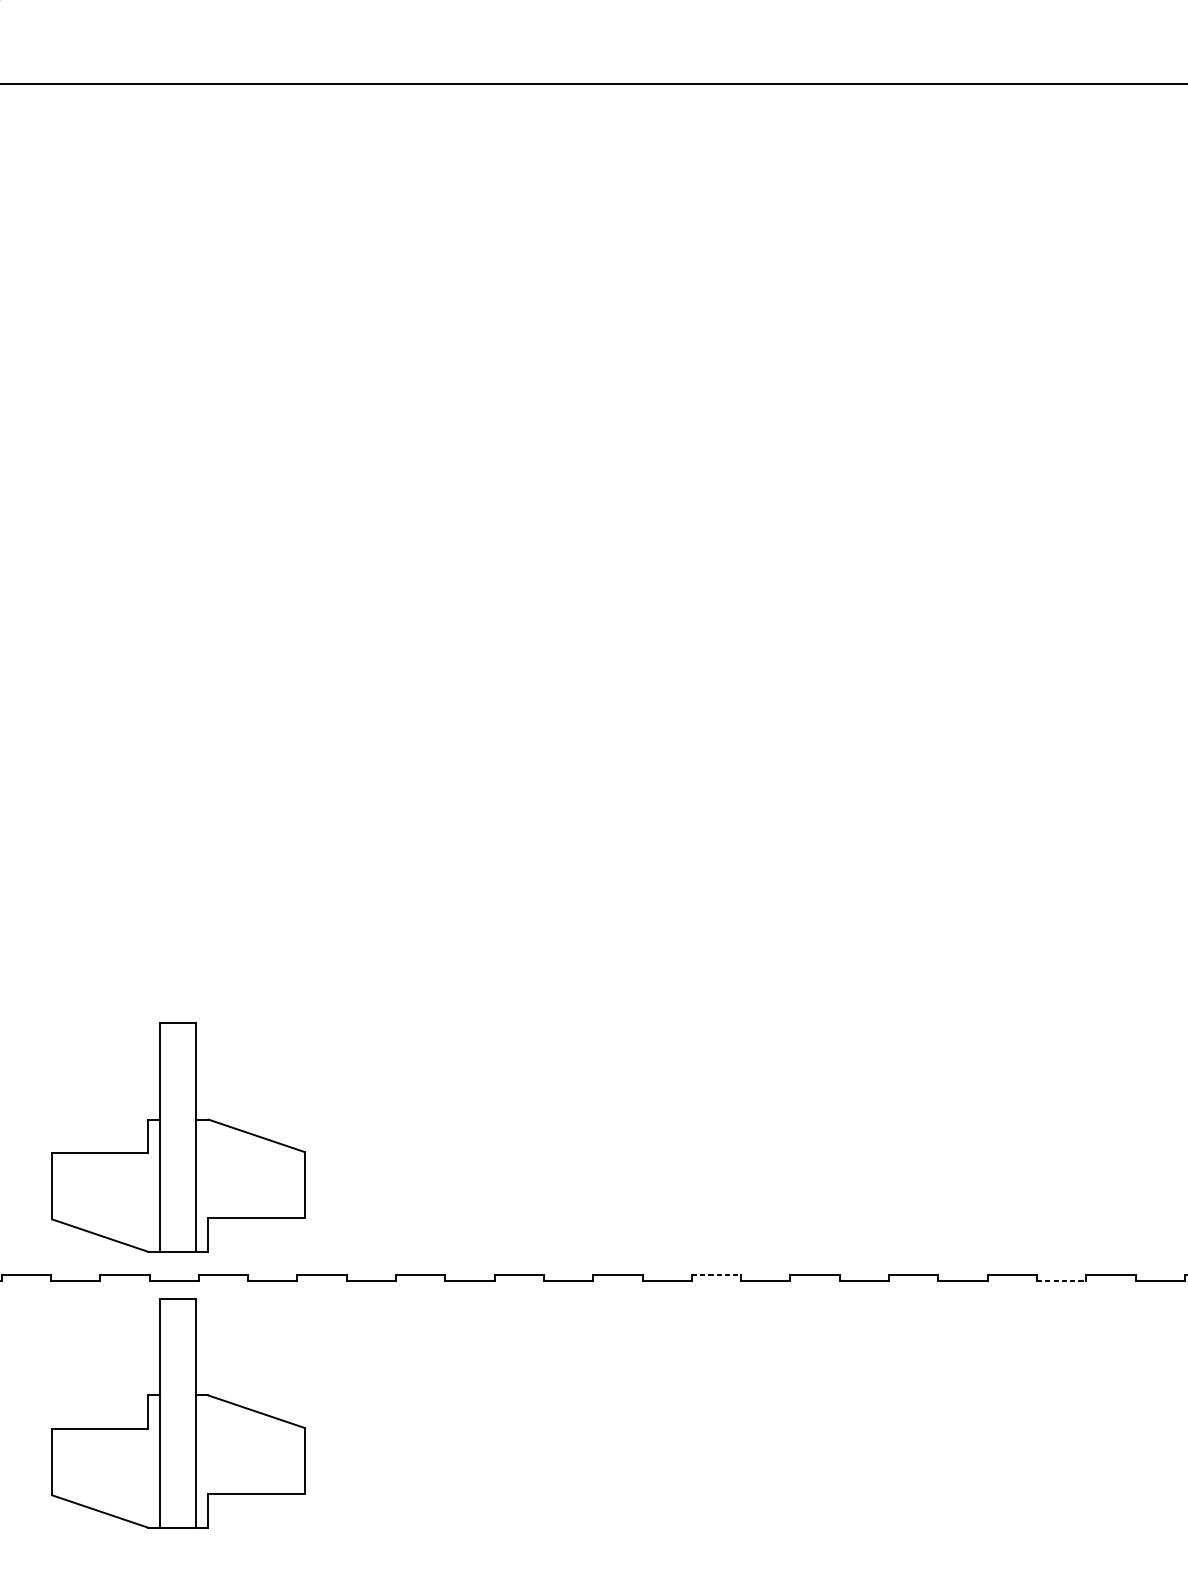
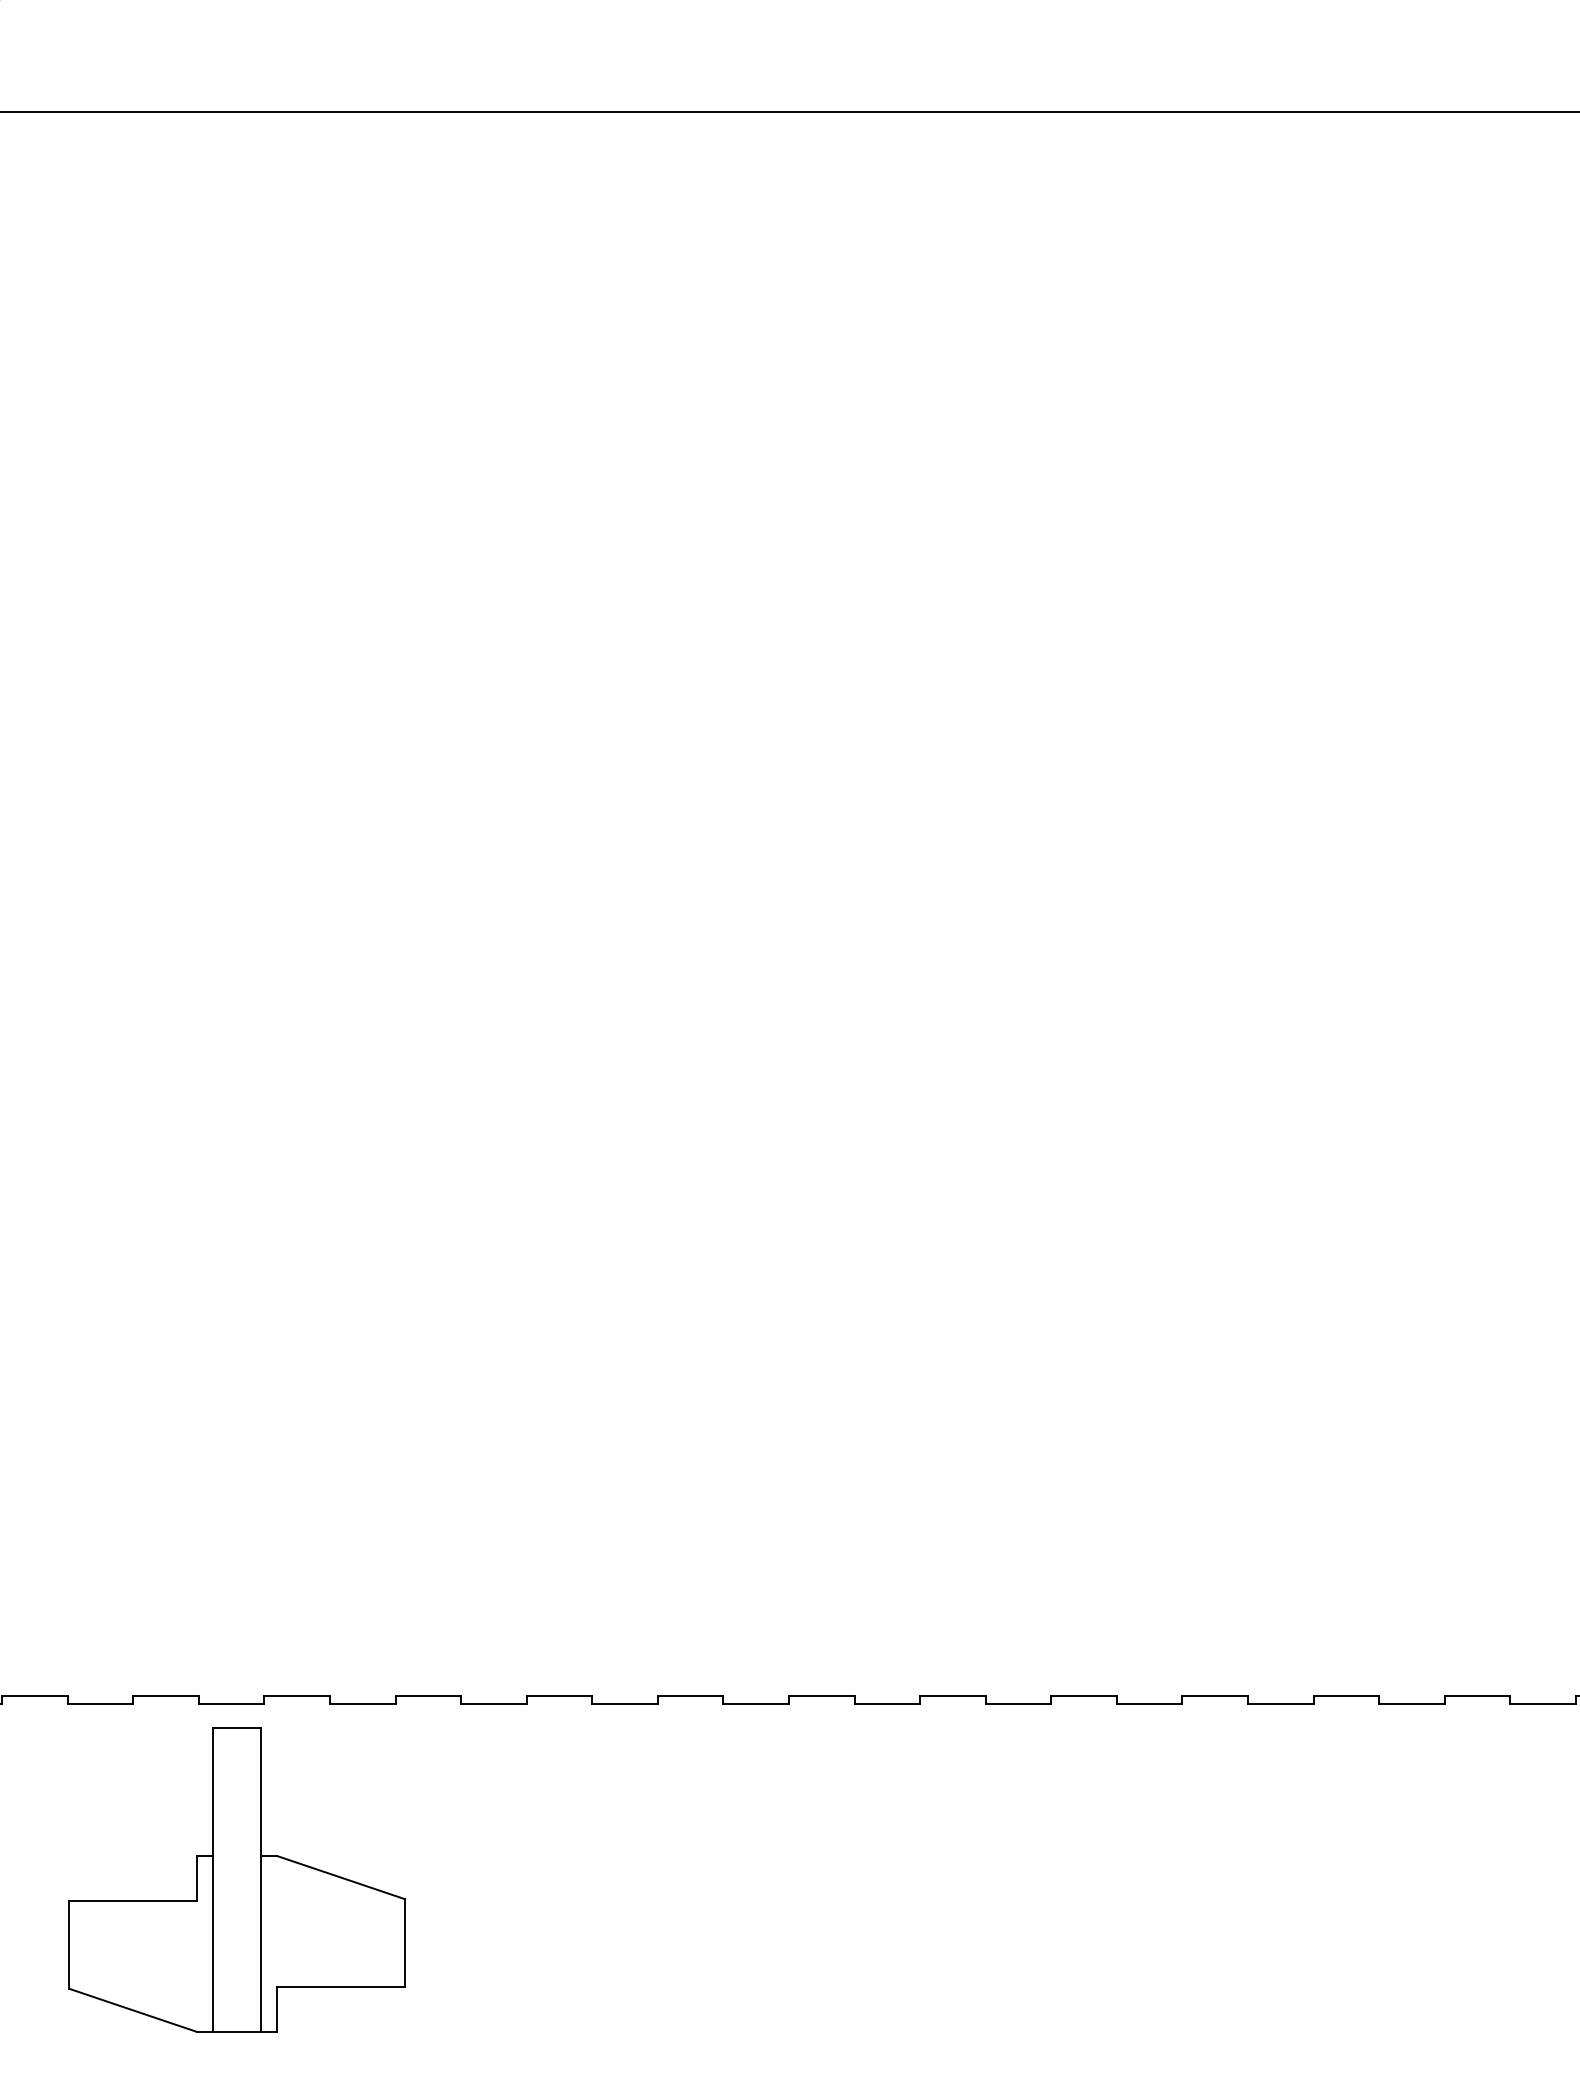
part: (178, 1137) -> (237, 1512), removed
line: (716, 1275) -> (952, 1696), dashed -> solid
line: (1061, 1281) -> (1411, 1704), dashed -> solid

